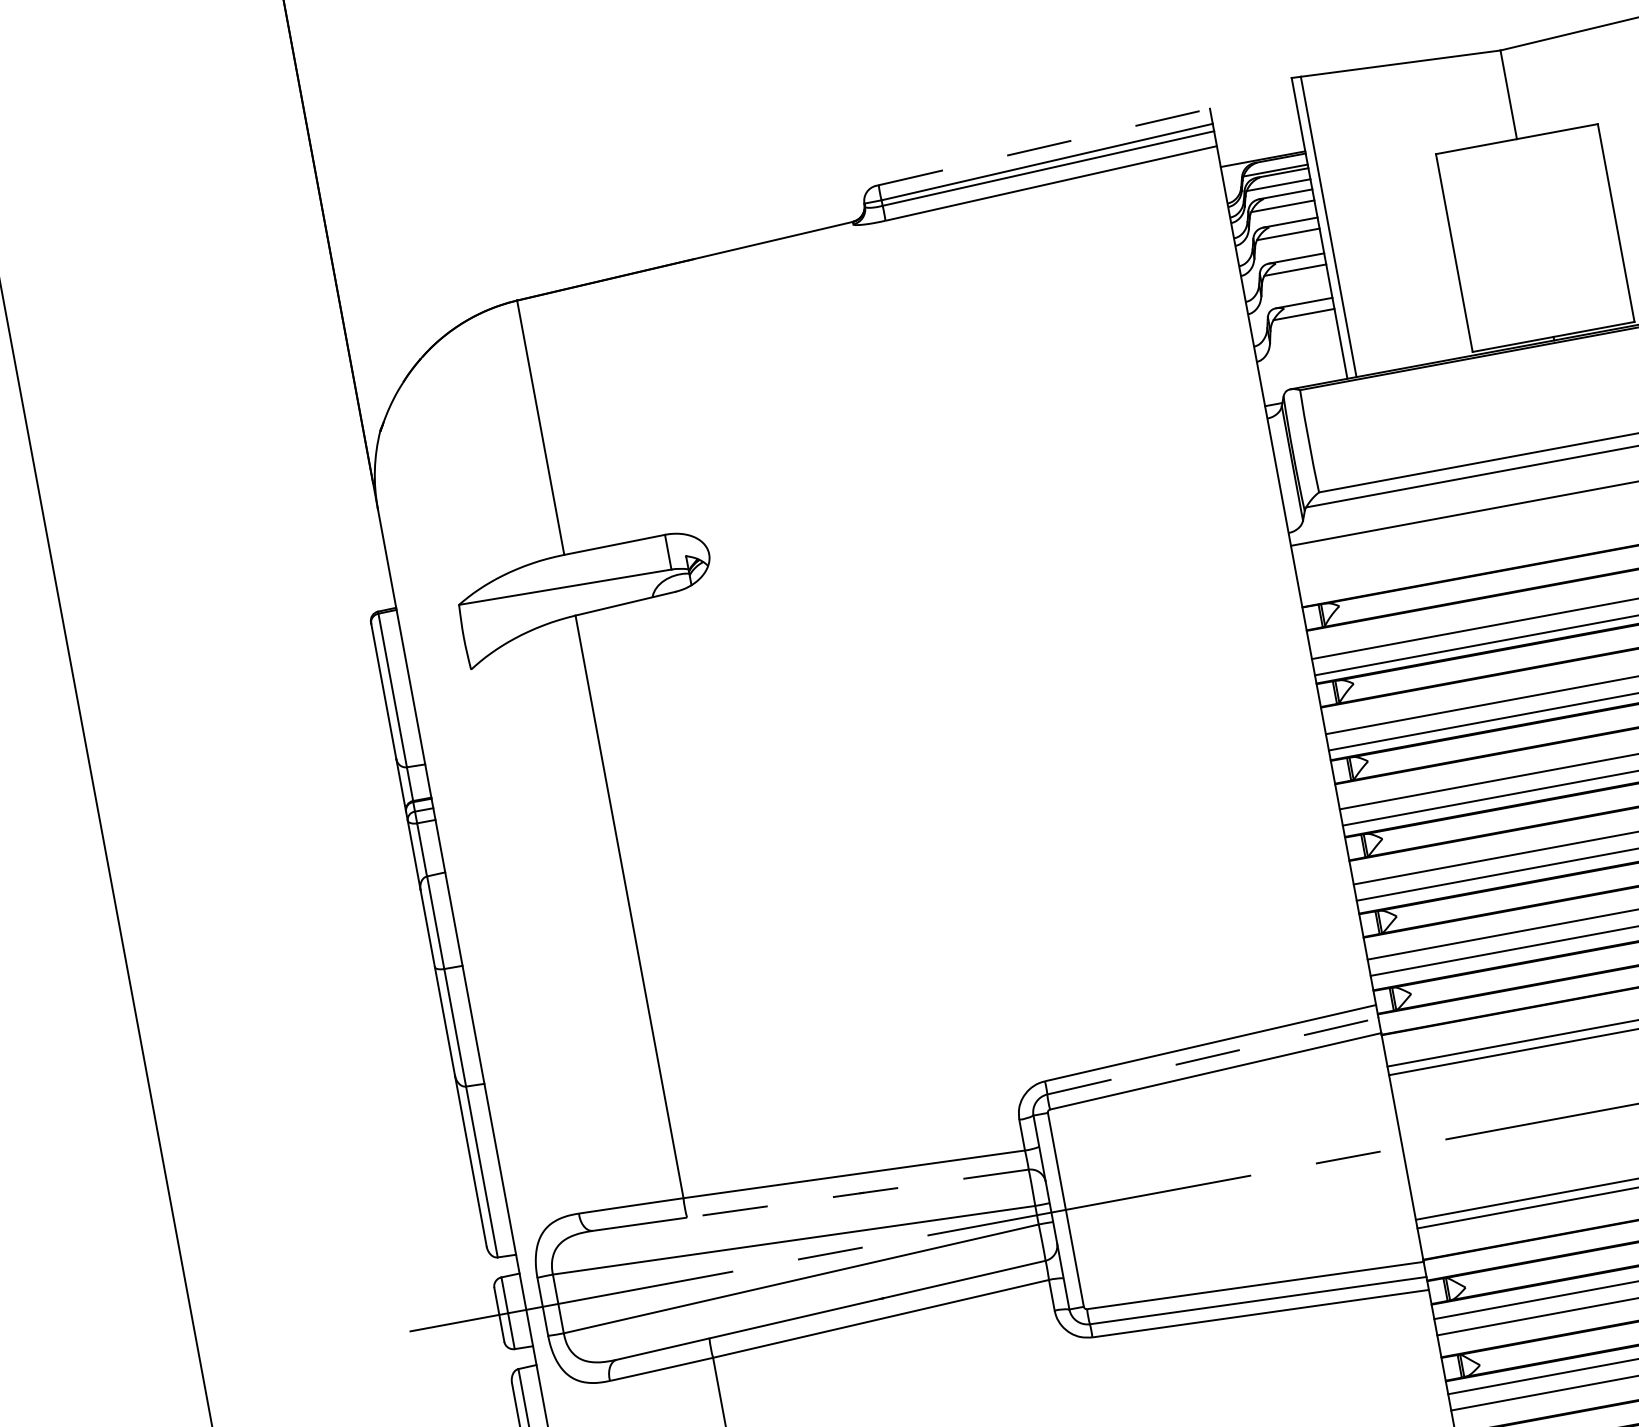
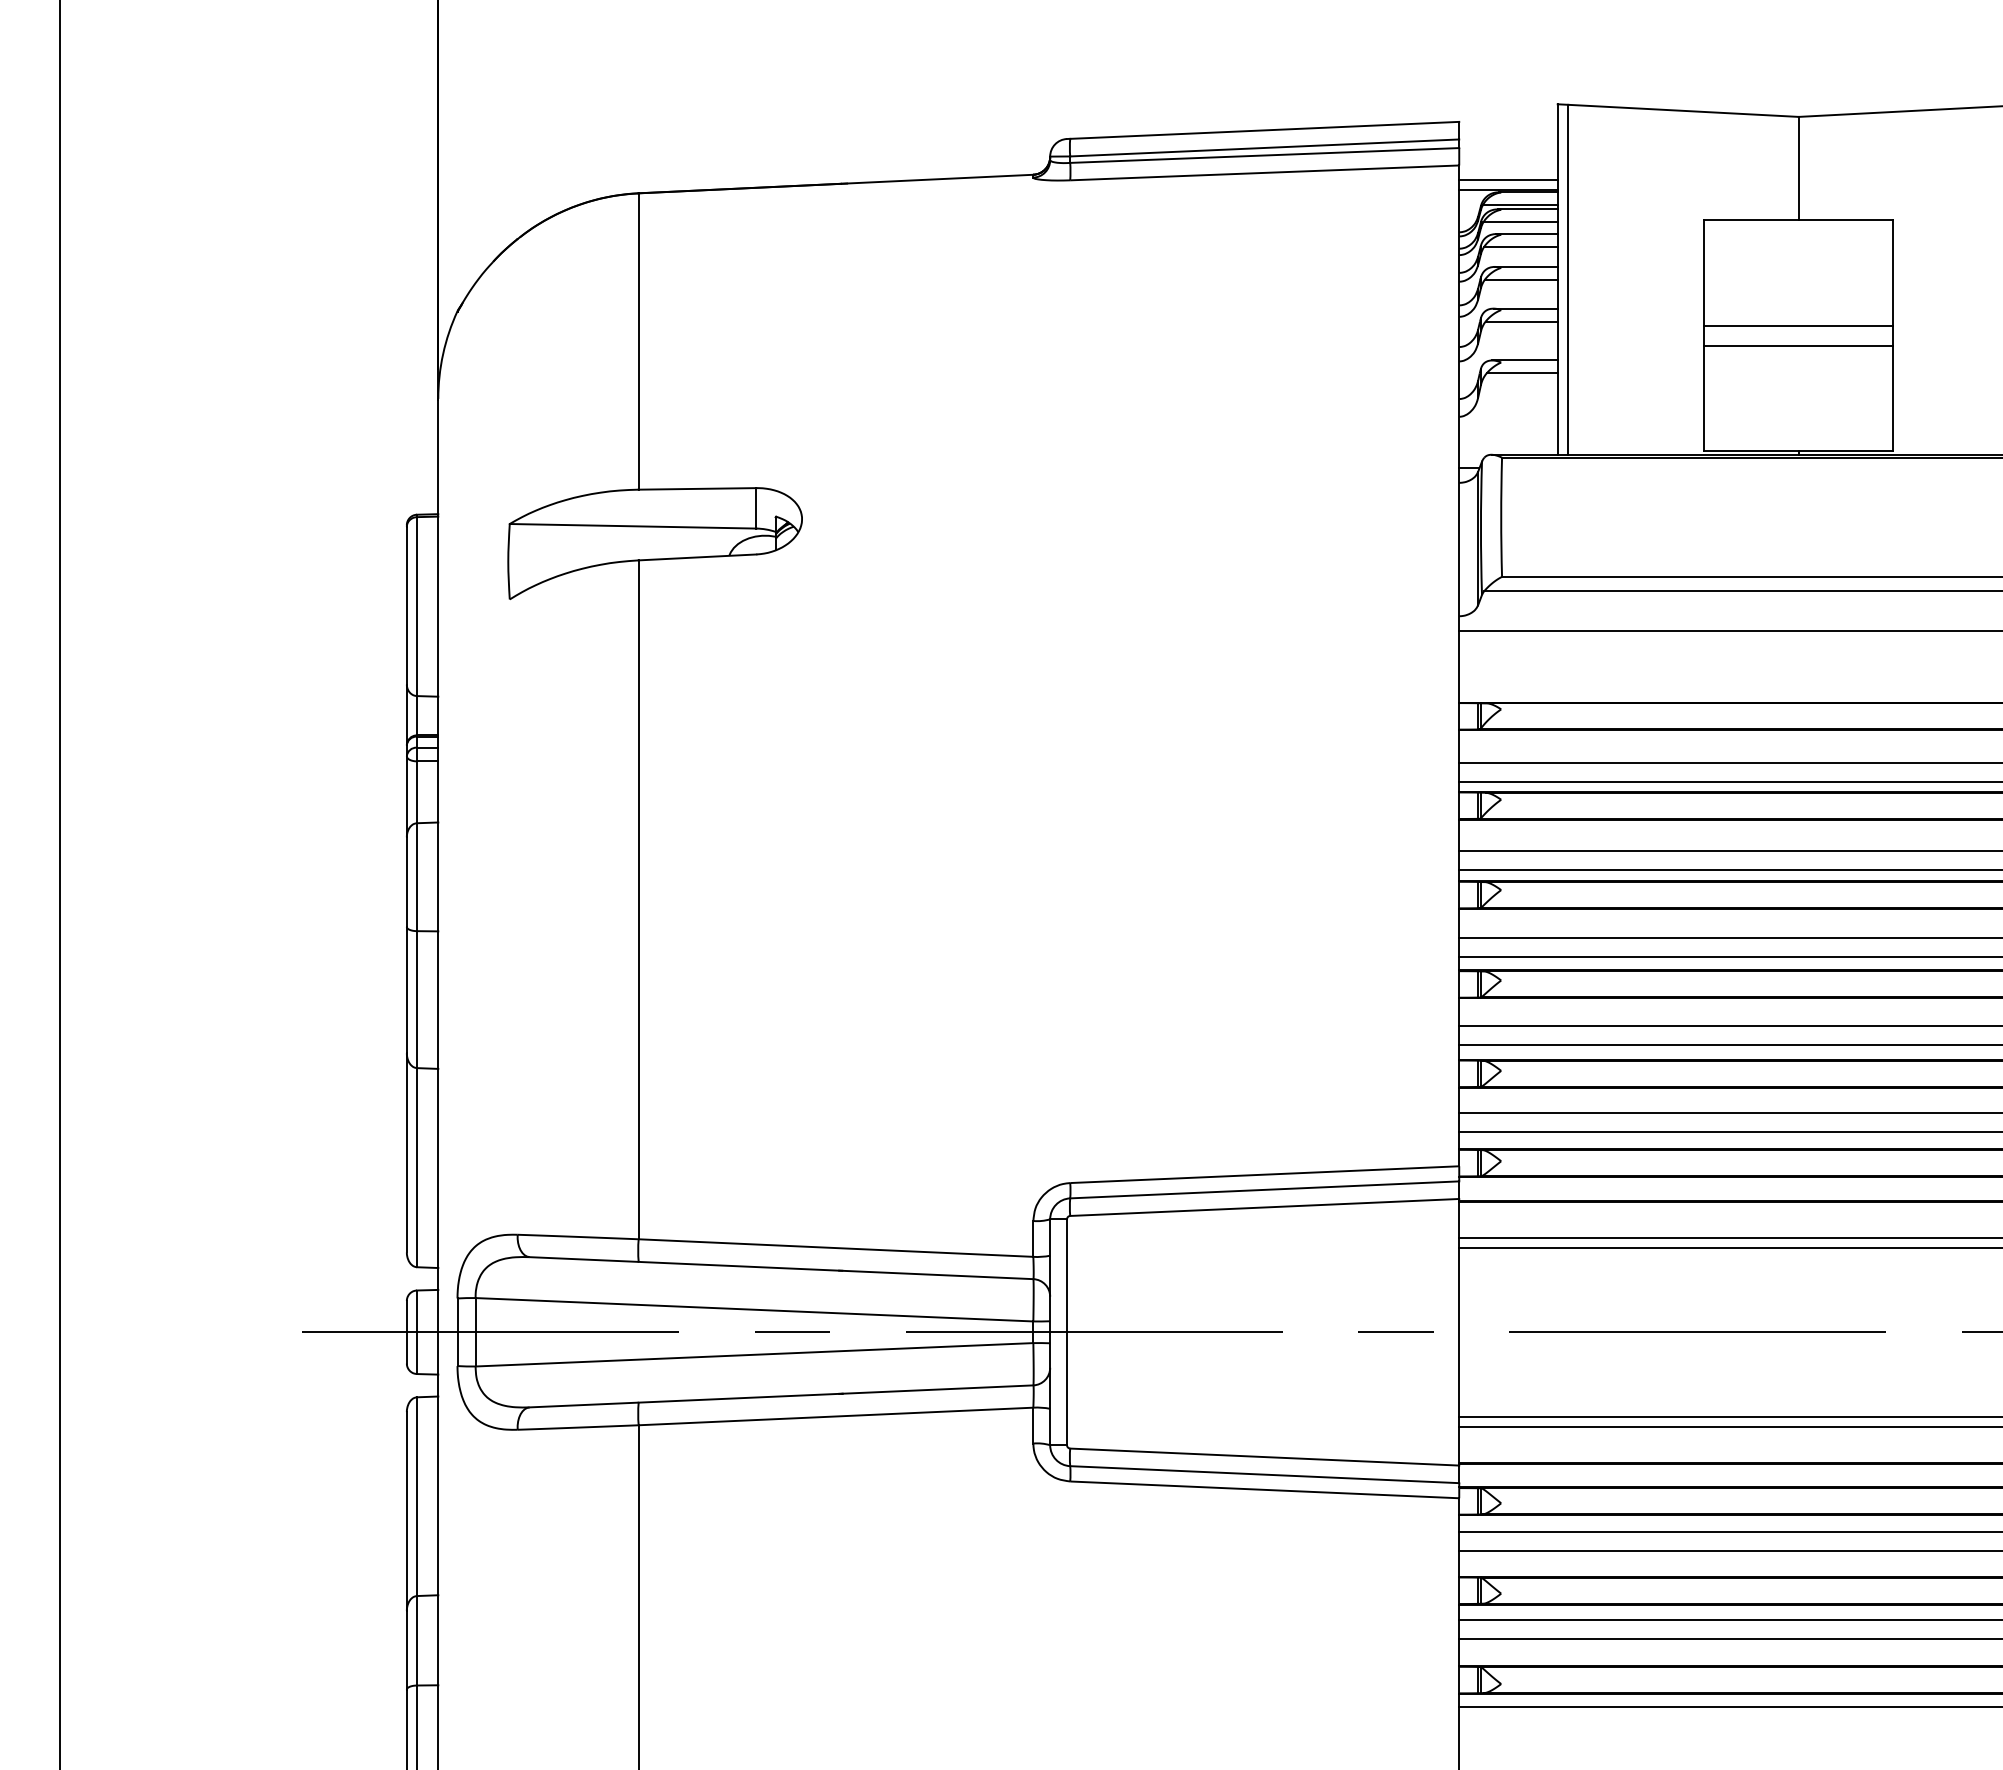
line: (1044, 147) -> (1264, 130), dashed -> solid
line: (1261, 150) -> (1508, 179), added
line: (1533, 230) -> (1798, 326), added
line: (1536, 247) -> (1798, 346), added
line: (1212, 1055) -> (1264, 1189), dashed -> solid
line: (858, 1193) -> (836, 1270), dashed -> solid

